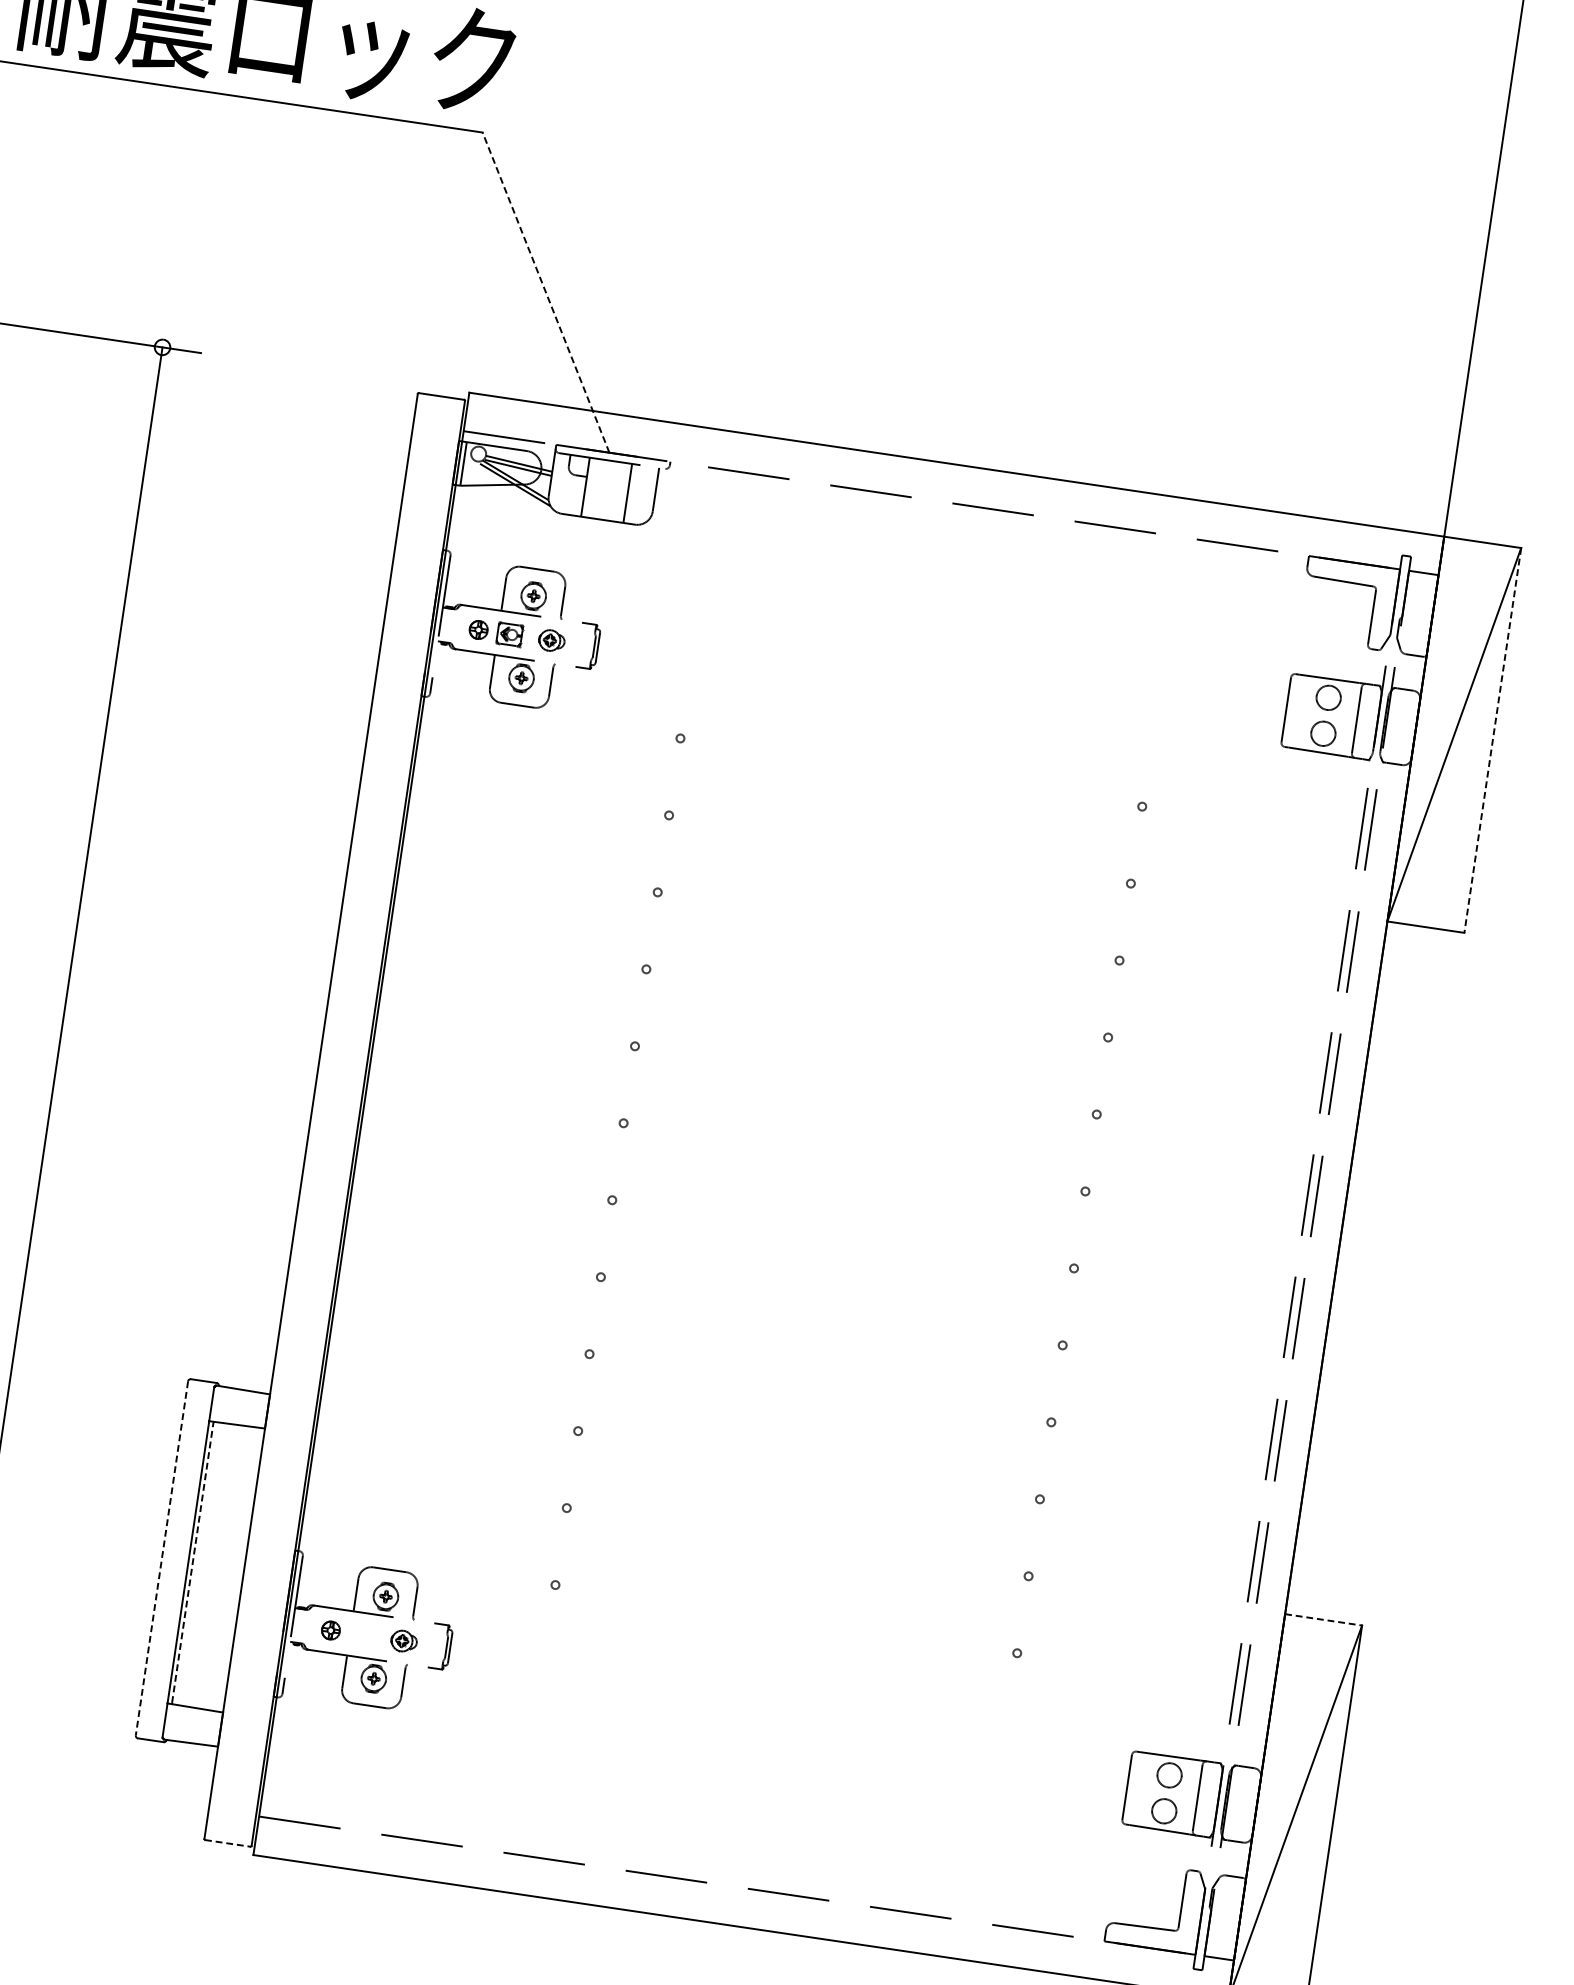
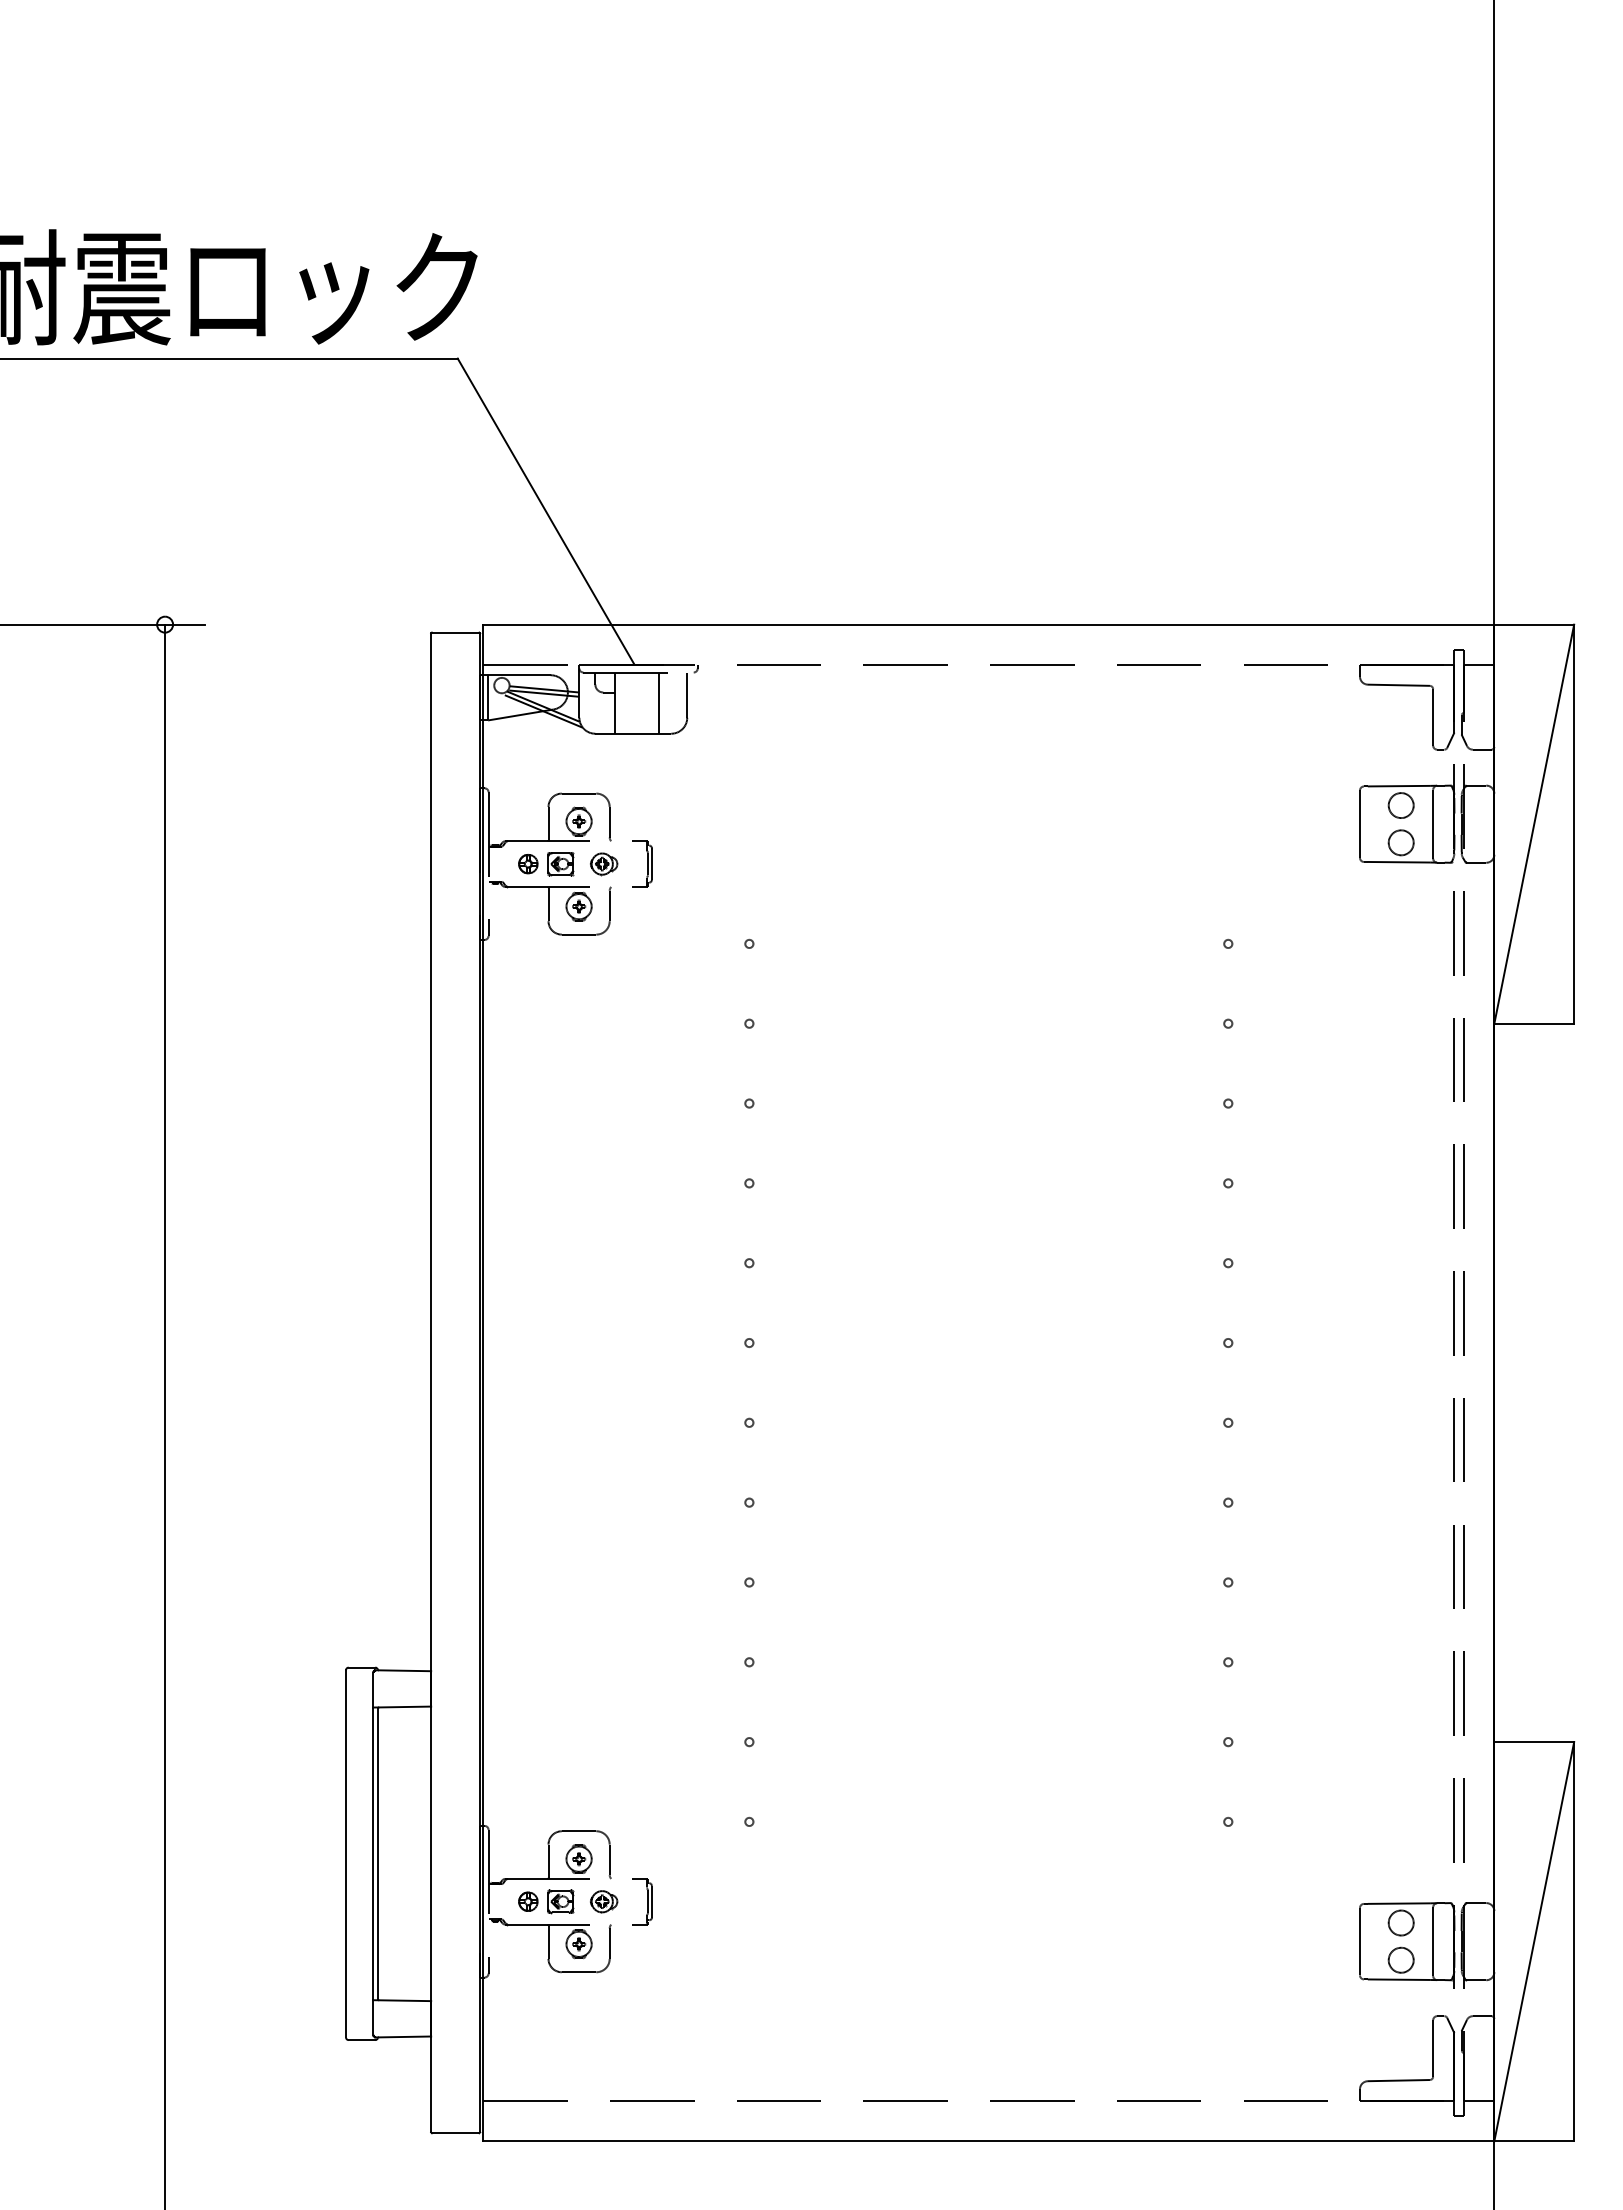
line: (546, 292) -> (546, 511), dashed -> solid
line: (1493, 740) -> (1574, 824), dashed -> solid
line: (162, 1558) -> (346, 1853), dashed -> solid
line: (192, 1562) -> (377, 1853), dashed -> solid
line: (1323, 1620) -> (1534, 1742), dashed -> solid
part: (361, 1634) -> (560, 1901), added
line: (227, 1843) -> (455, 2133), dashed -> solid

